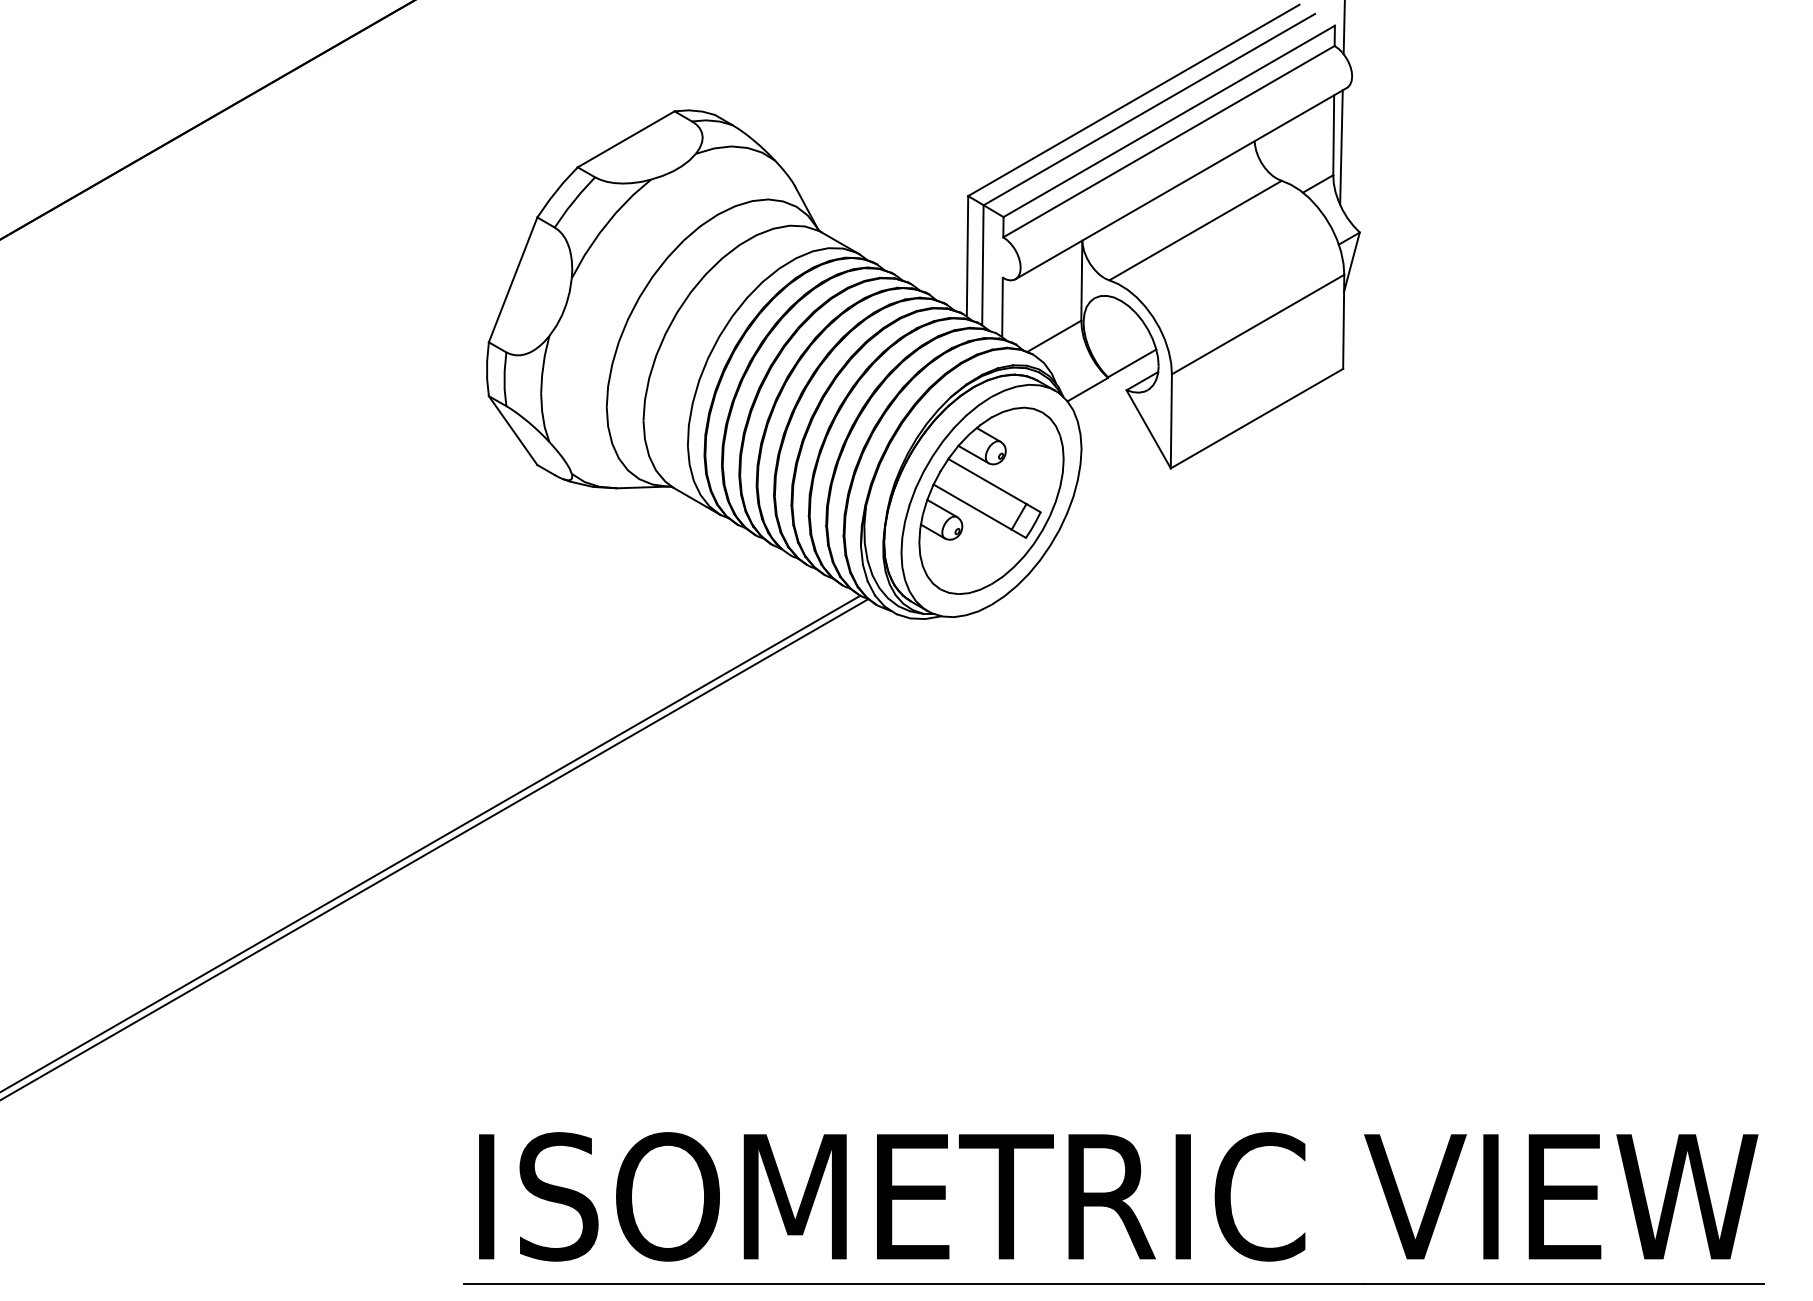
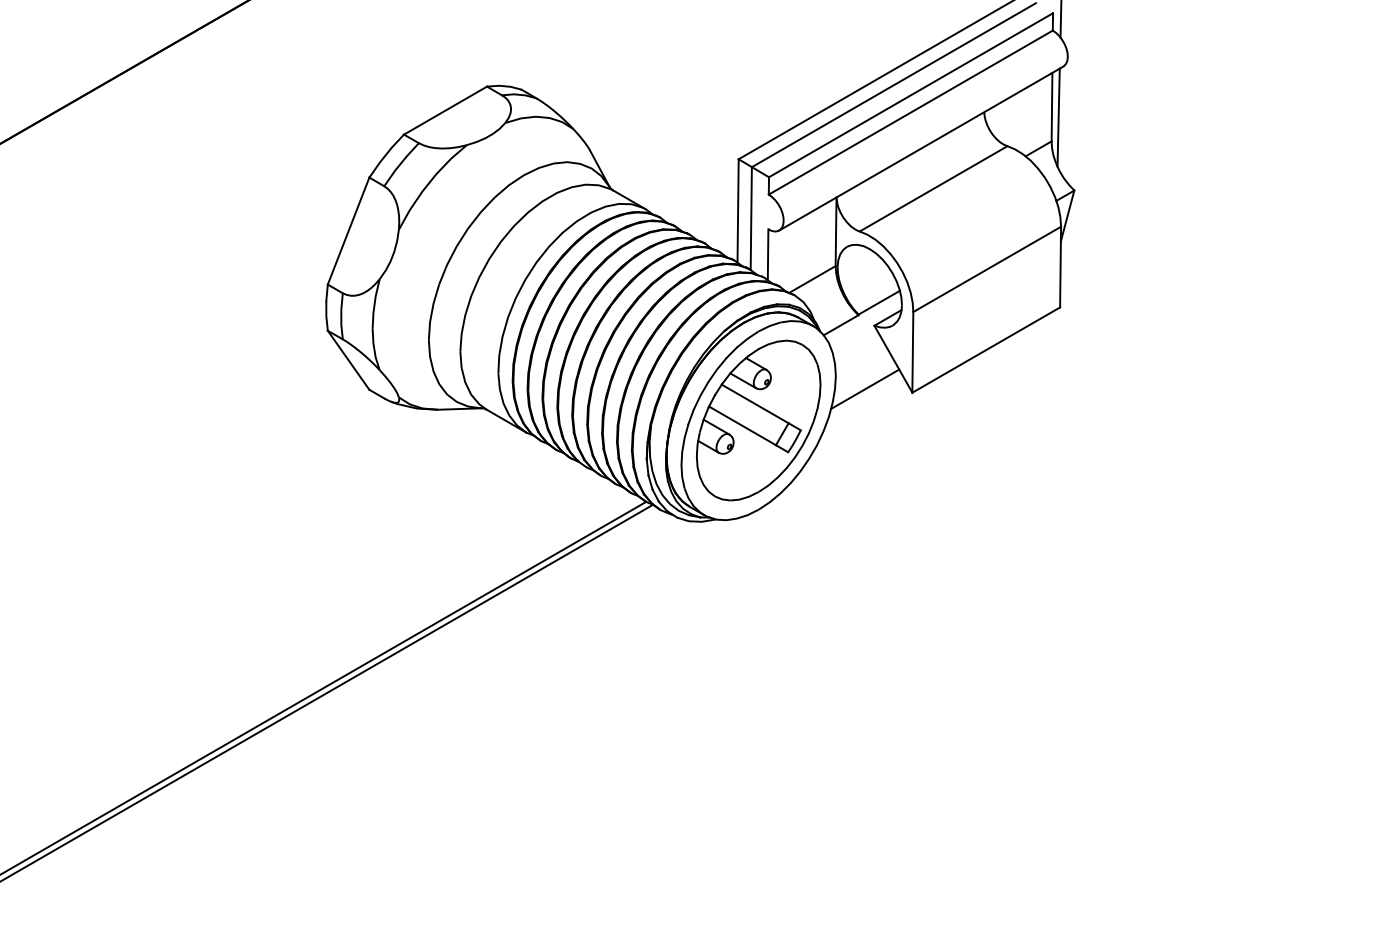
line: (1115, 464) -> (864, 389), added

